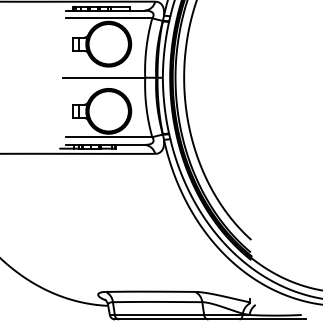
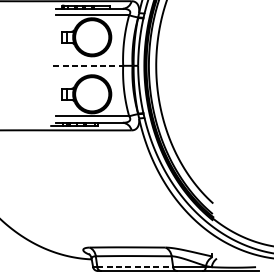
line: (104, 77) -> (88, 65), solid -> dashed
line: (159, 314) -> (135, 266), solid -> dashed

